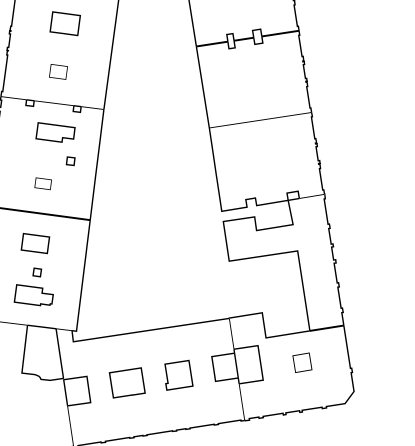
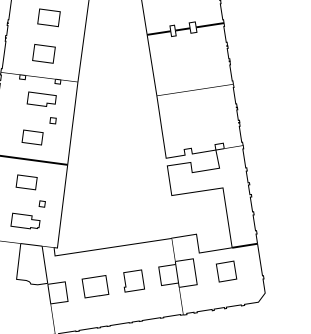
part: (58, 71) -> (43, 53), size x1.67
part: (42, 183) -> (31, 137), size x1.67
part: (37, 272) -> (42, 204), moved
part: (302, 362) -> (226, 271), size x1.43

